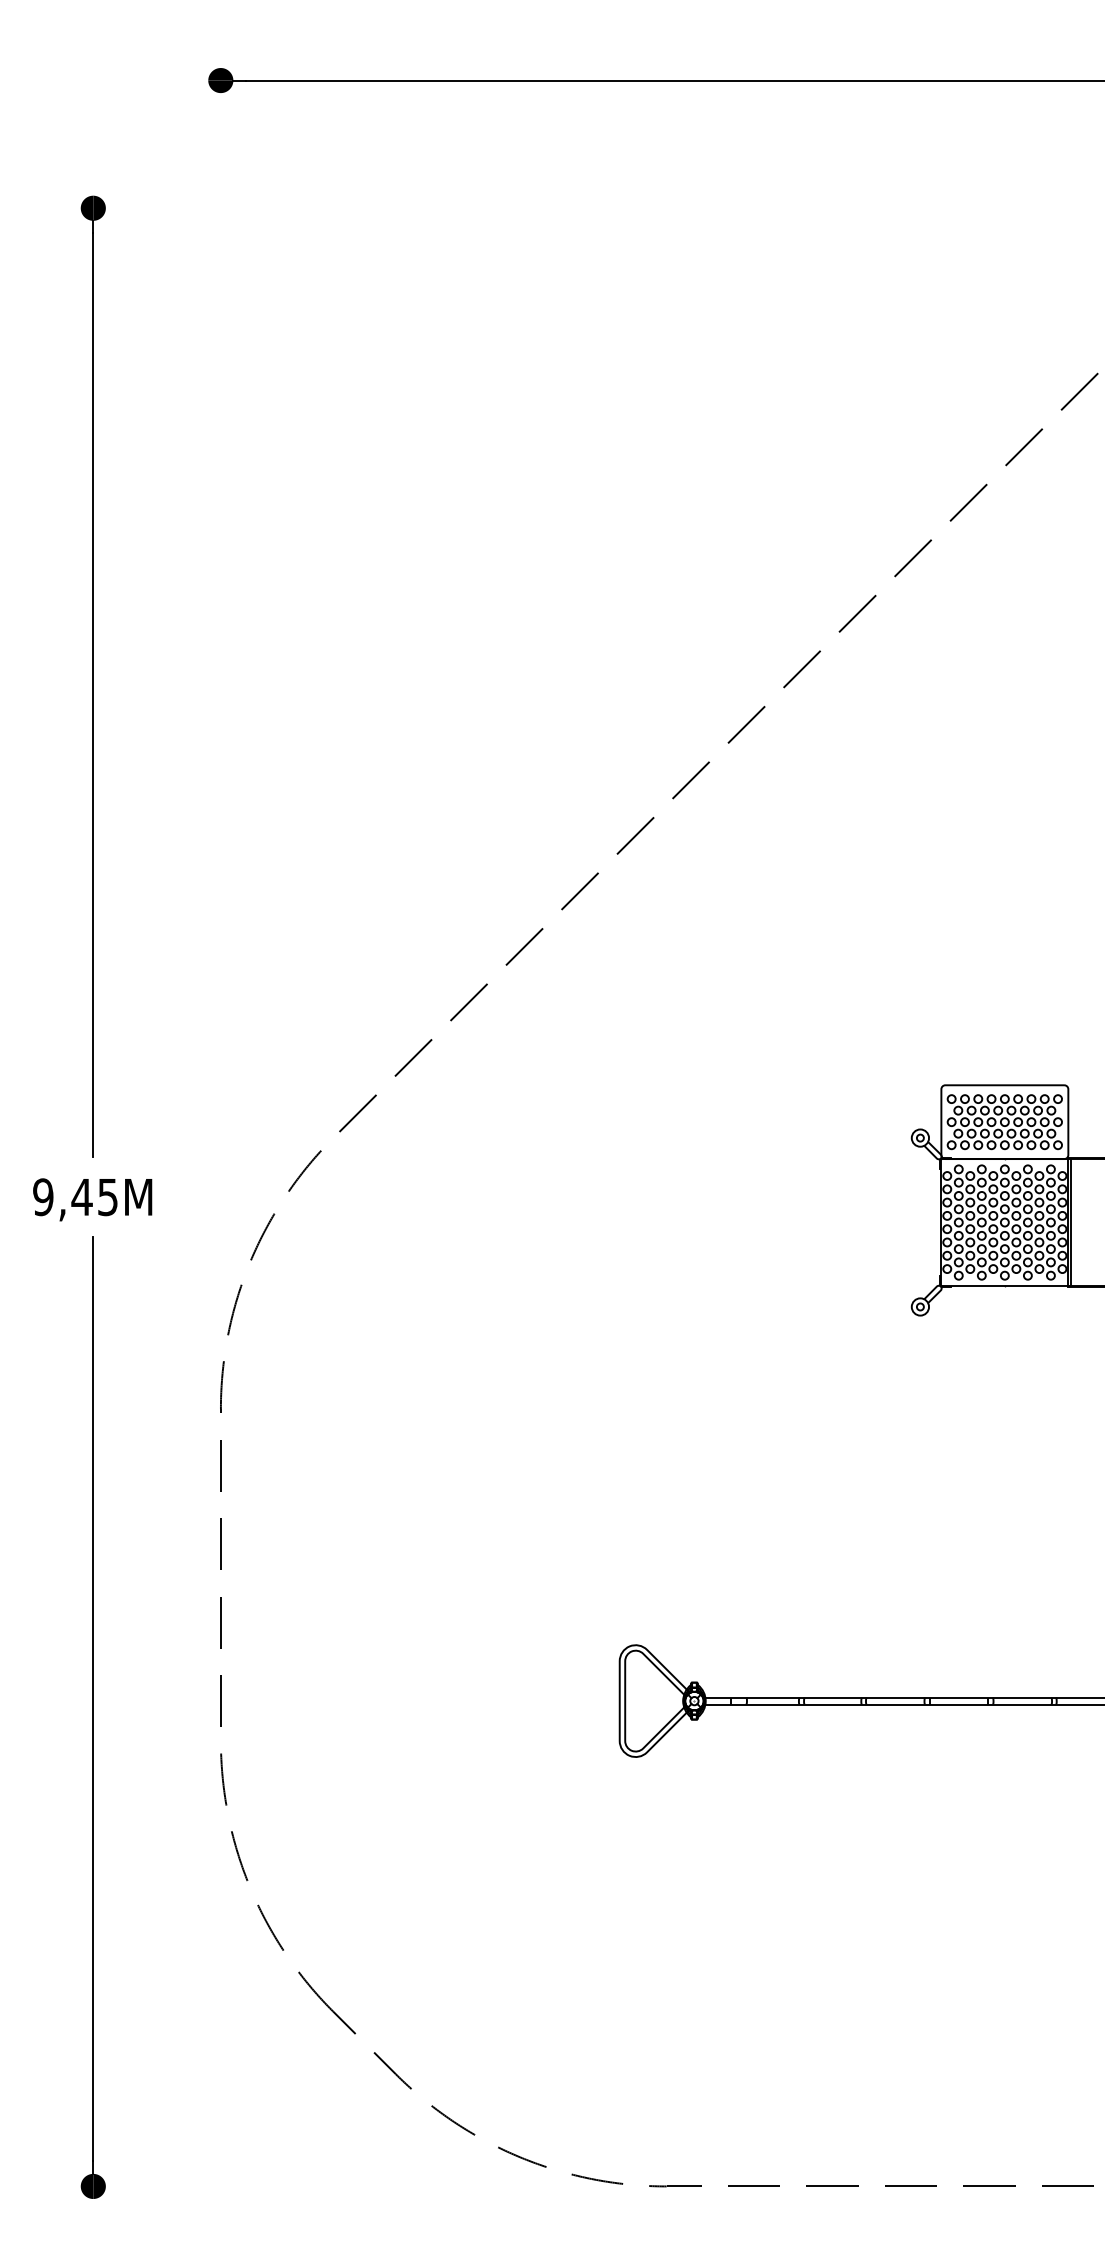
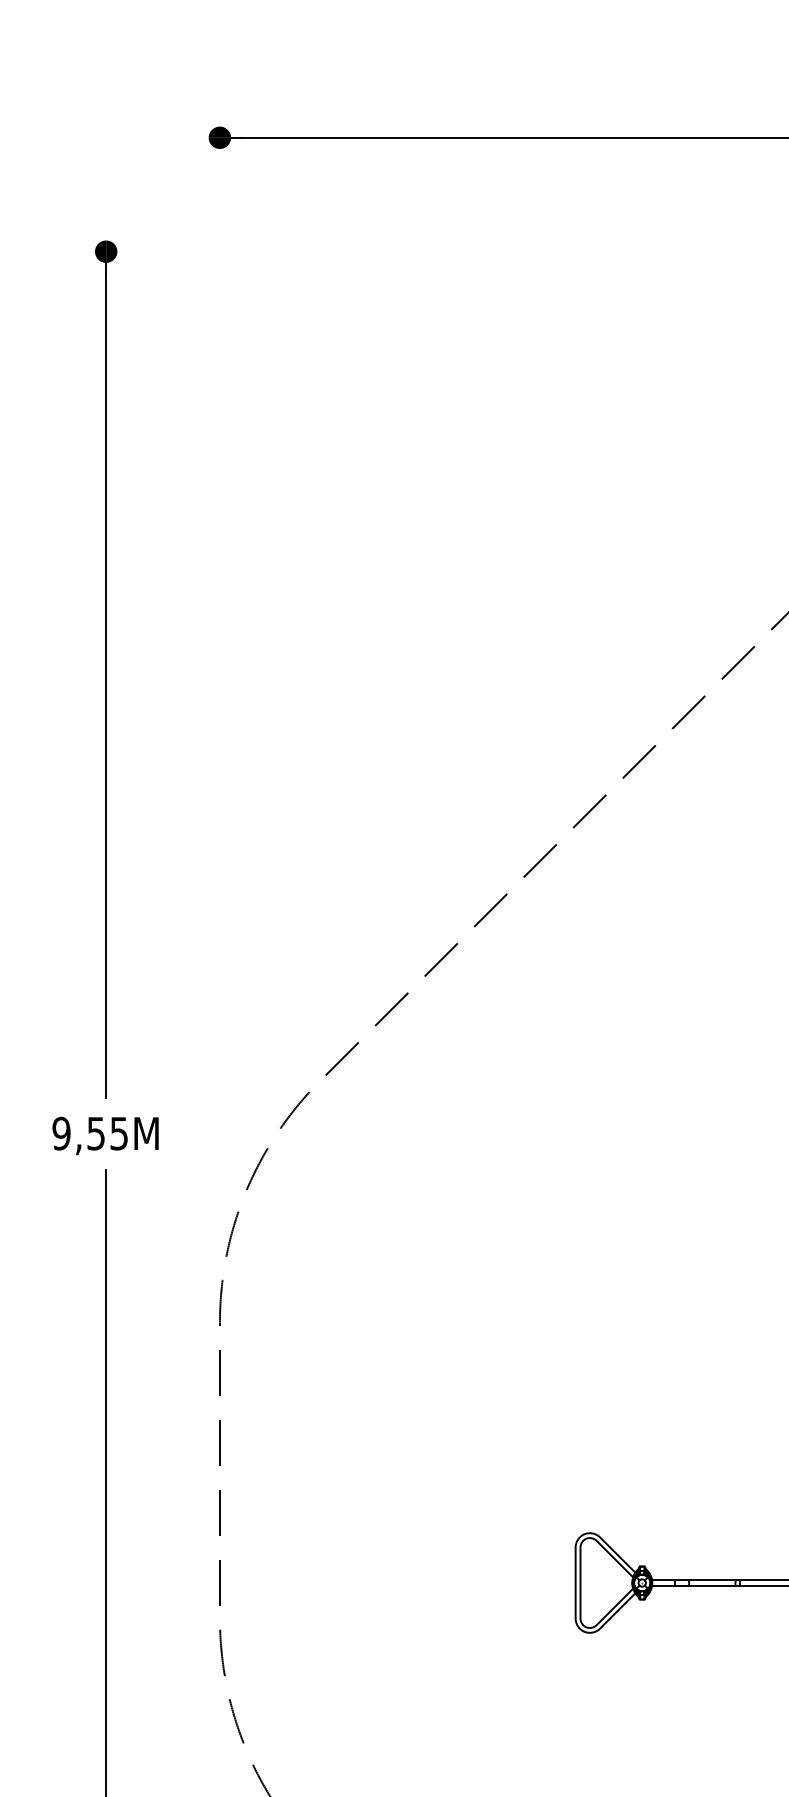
text: (81, 1197) -> (95, 1133), 9,45M -> 9,55M

